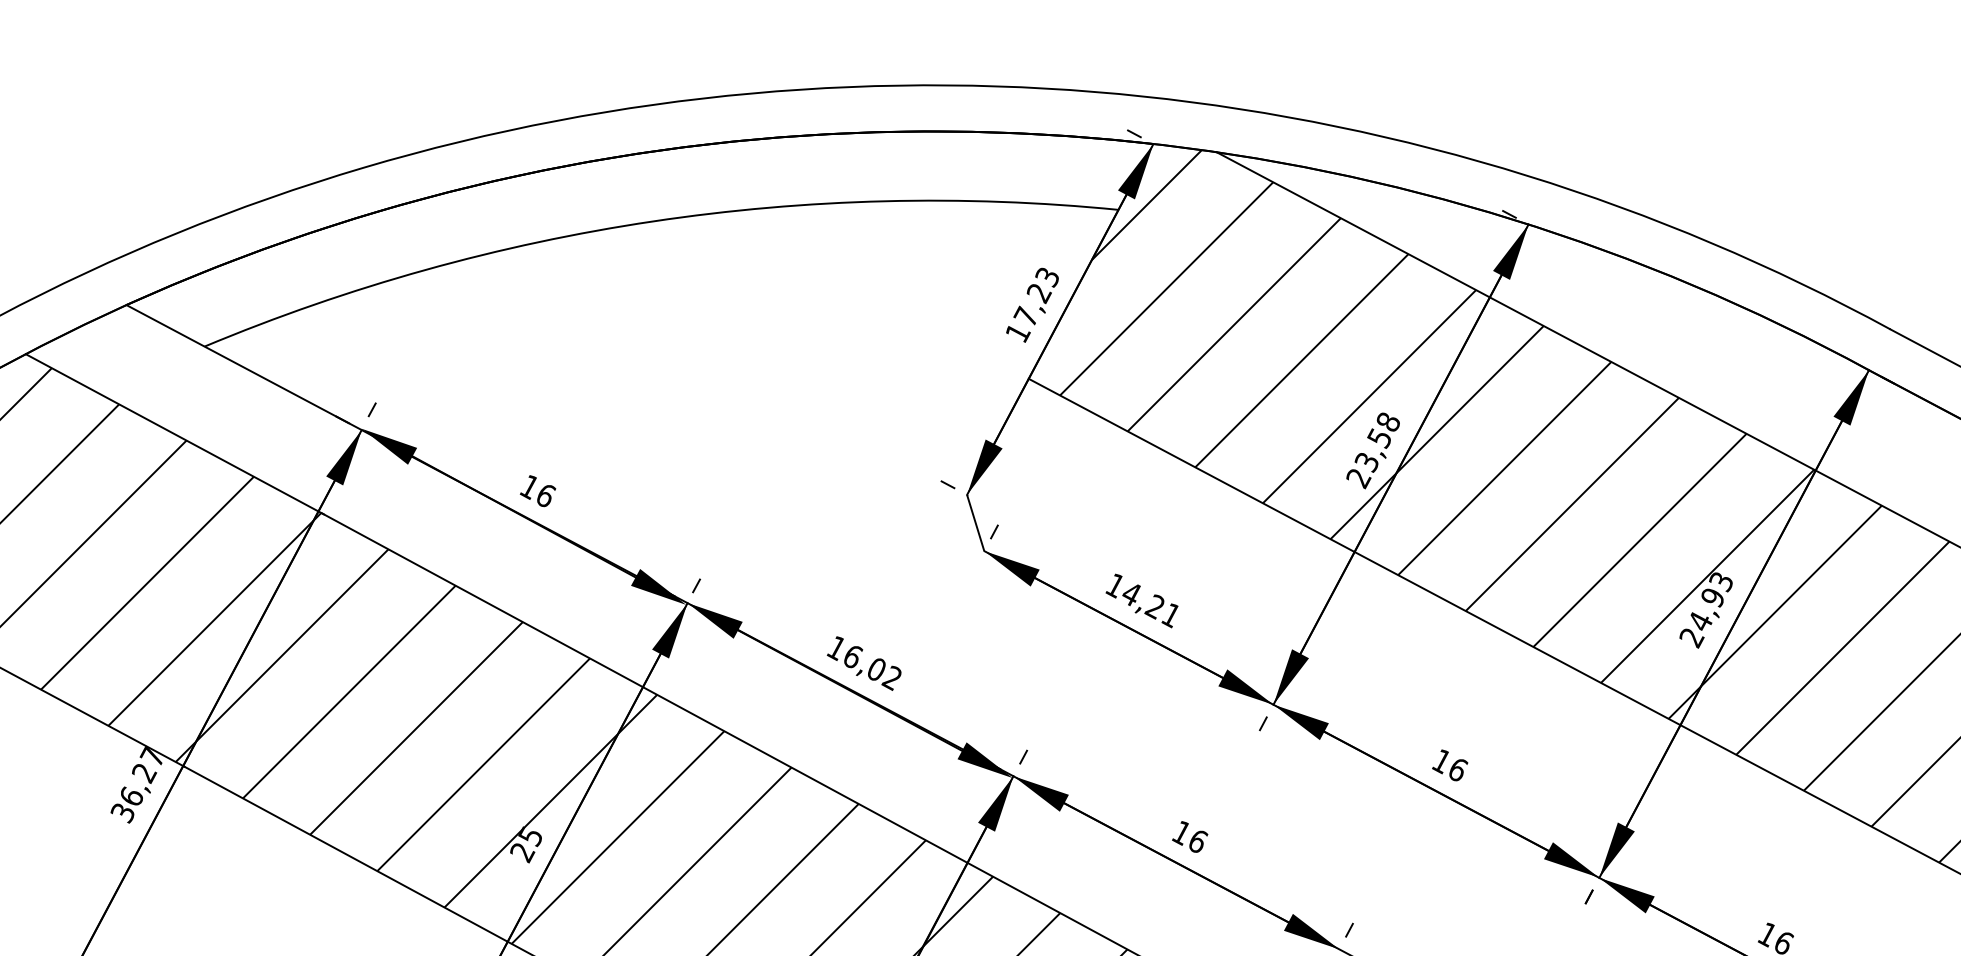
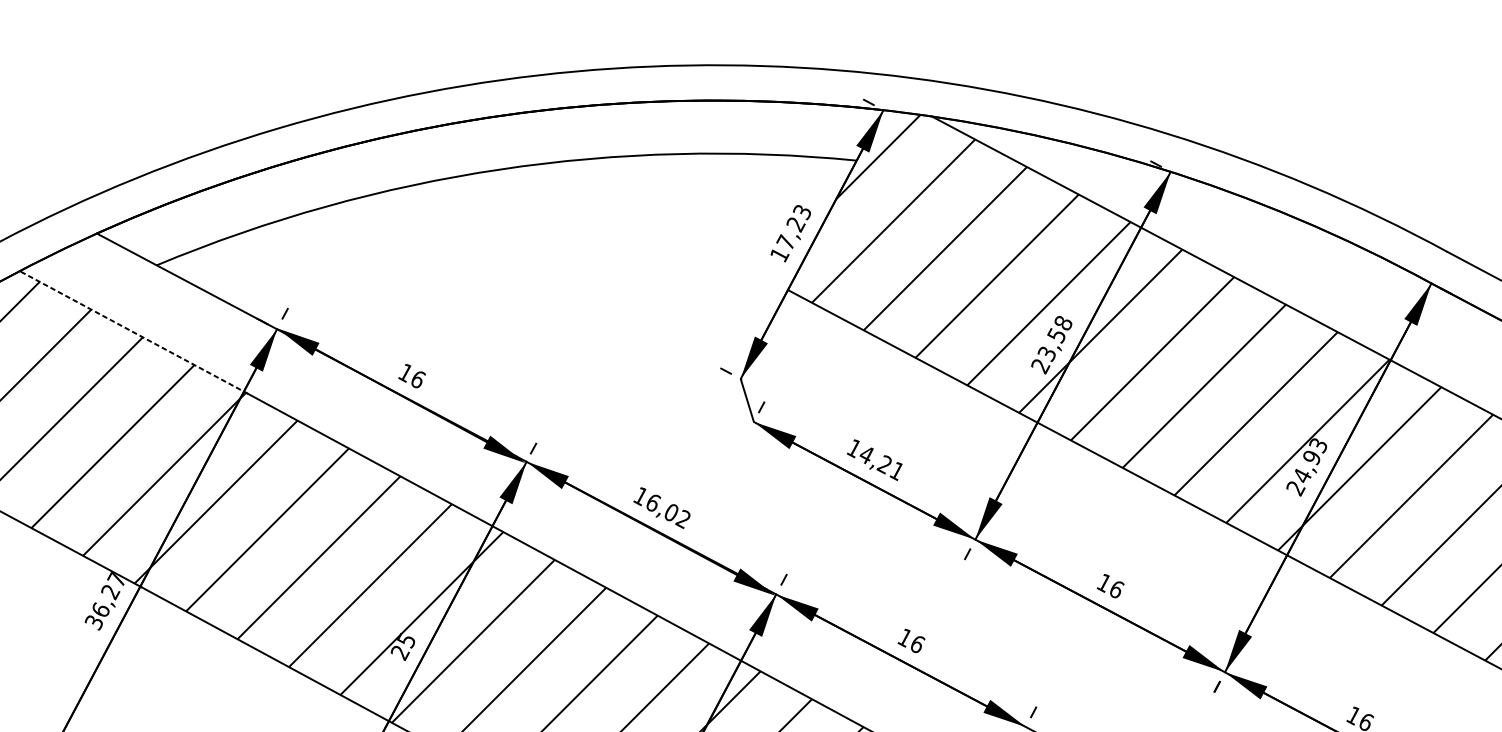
line: (174, 434) -> (133, 332), solid -> dashed

